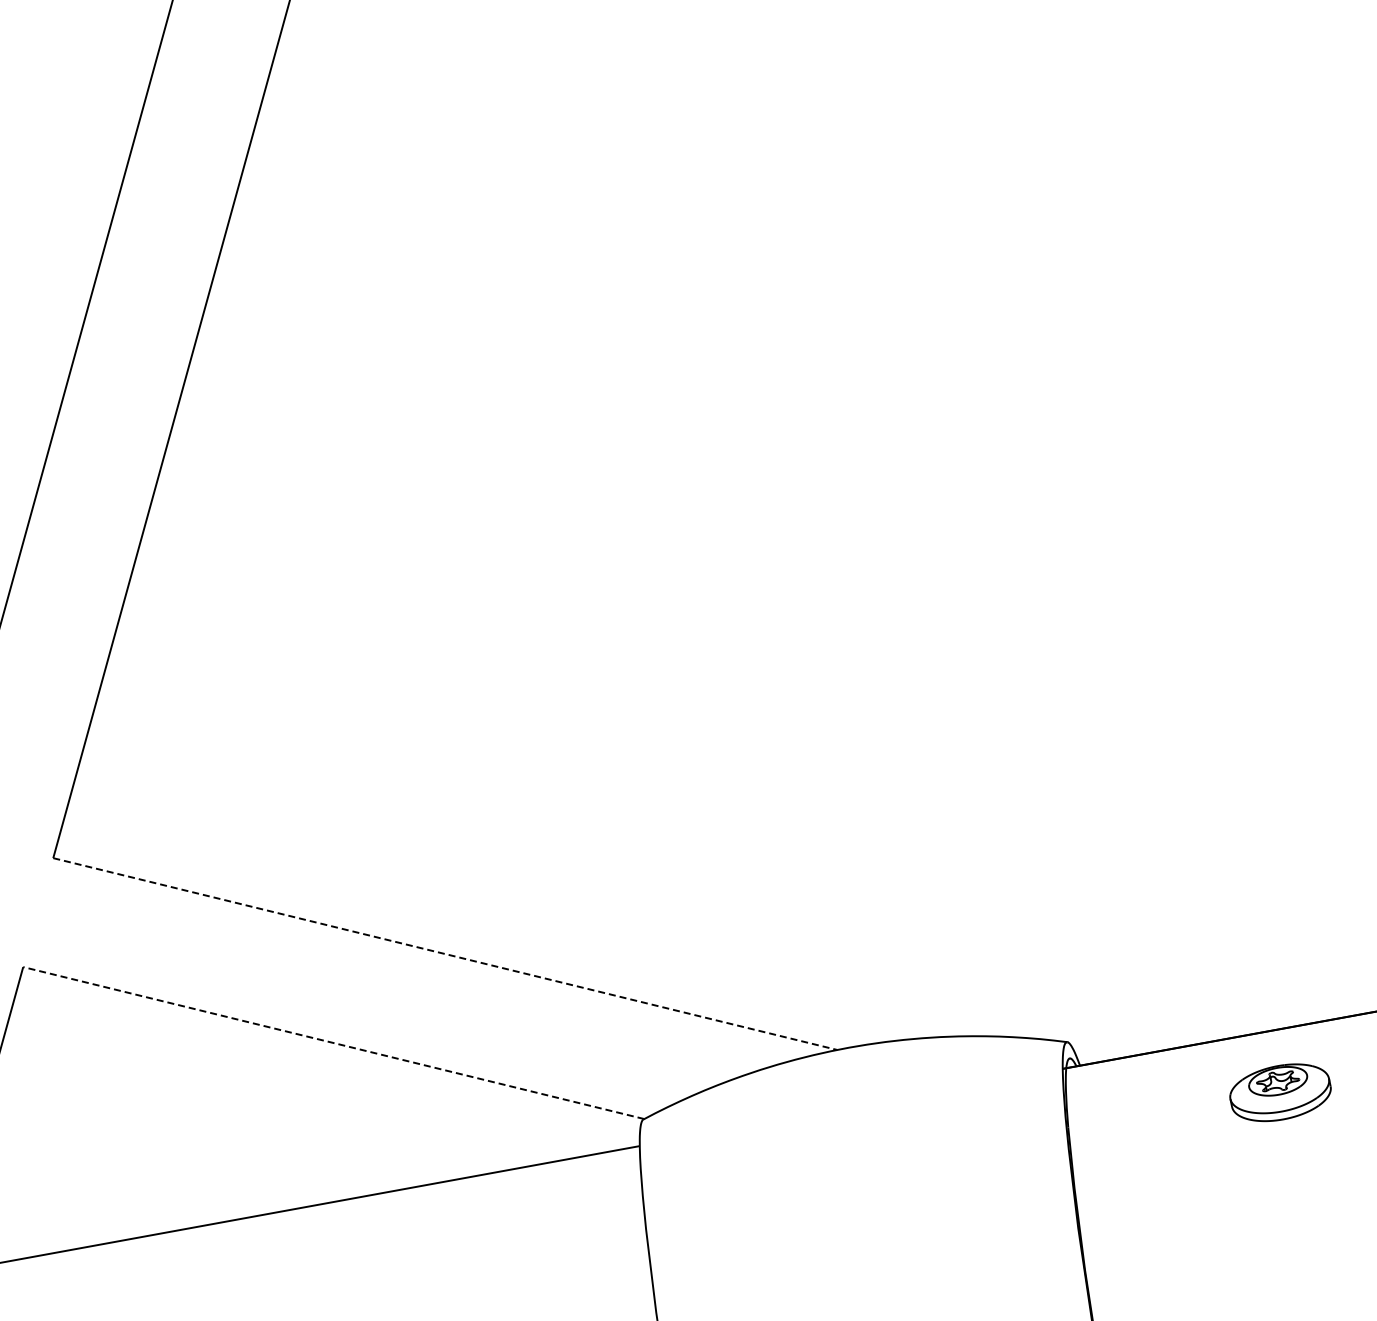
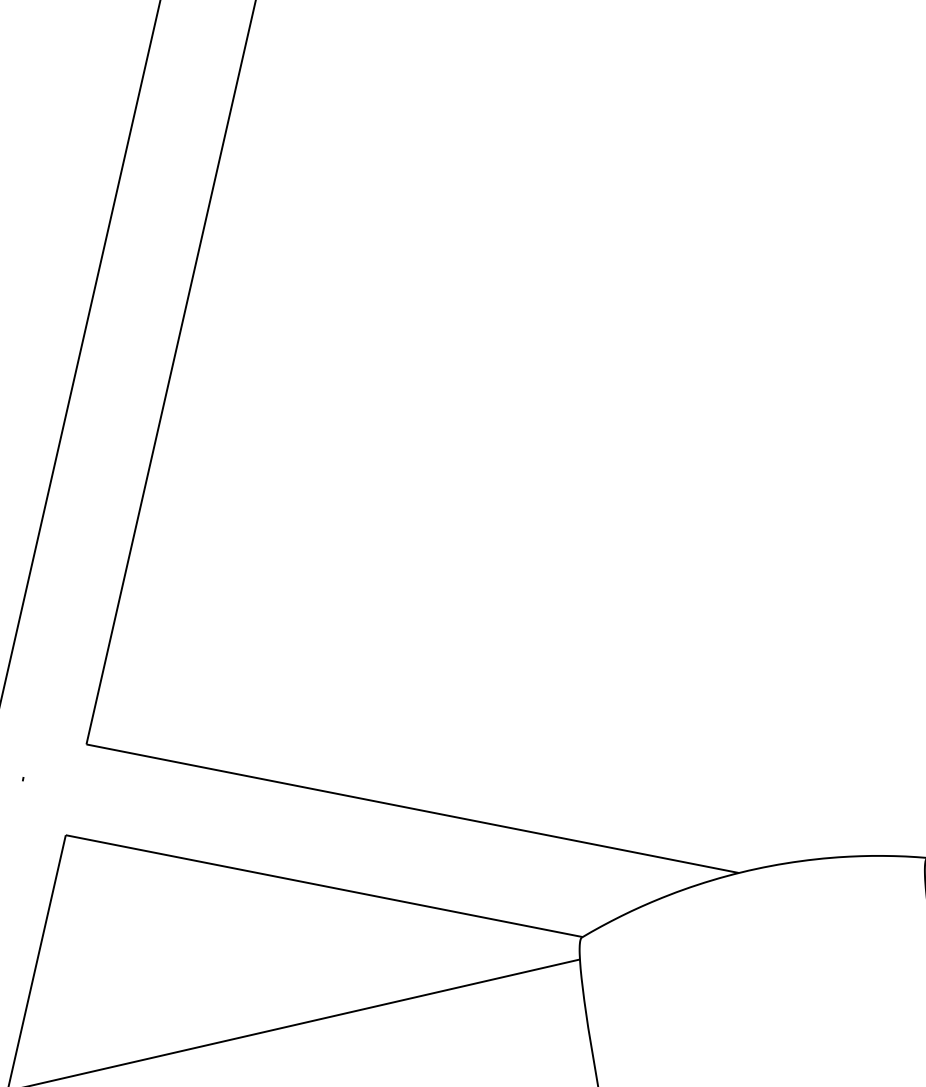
line: (445, 954) -> (412, 809), dashed -> solid
line: (333, 1043) -> (324, 886), dashed -> solid

